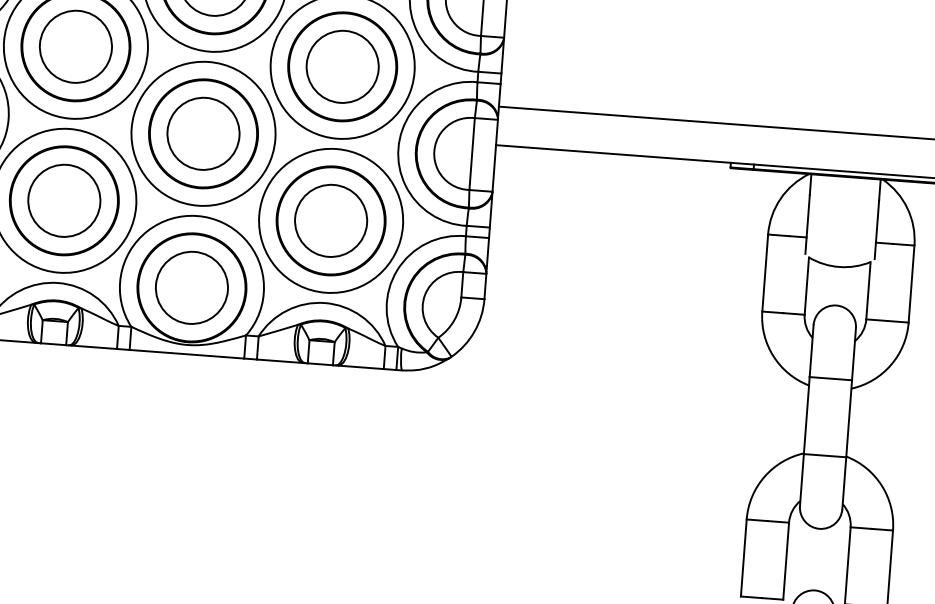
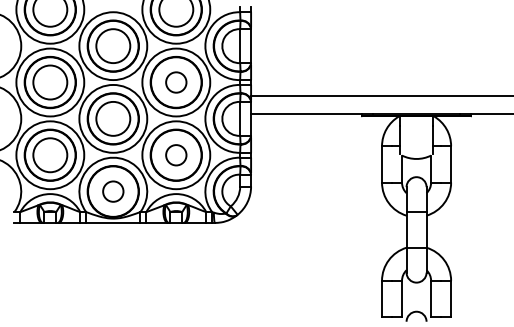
circle: (343, 66) -> (176, 82), size x0.6
circle: (331, 221) -> (176, 155), size x0.6
circle: (192, 287) -> (113, 191), size x0.6

